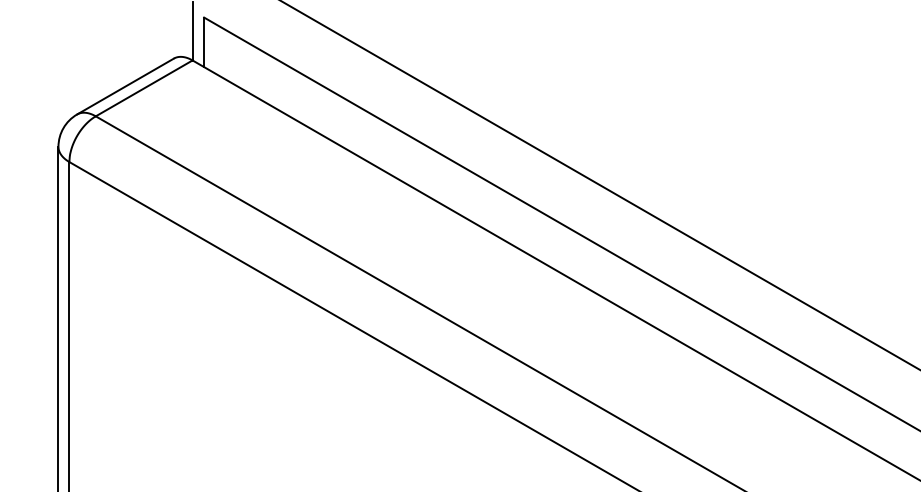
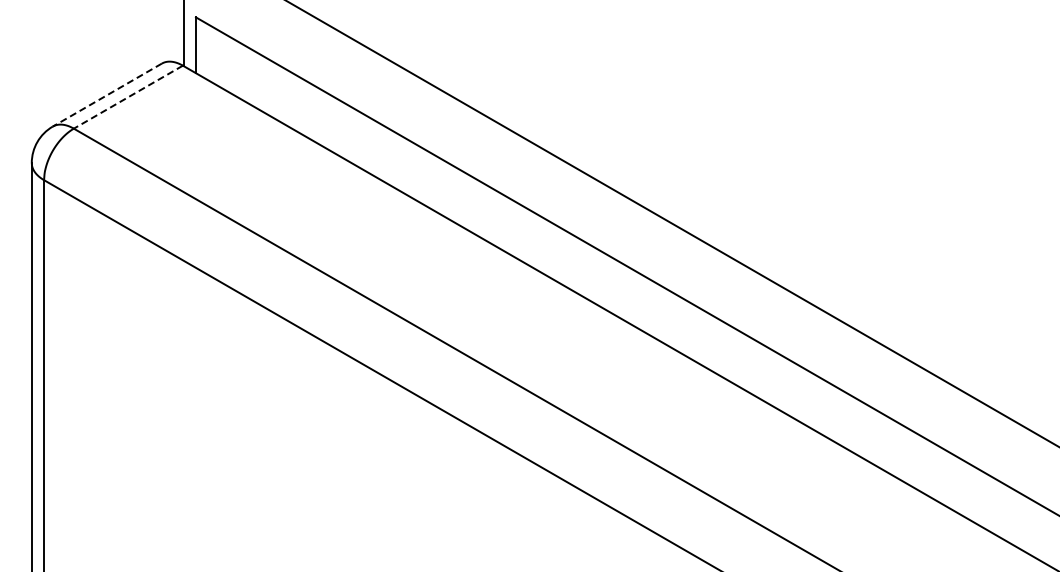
line: (125, 86) -> (107, 95), solid -> dashed
line: (144, 88) -> (128, 97), solid -> dashed

